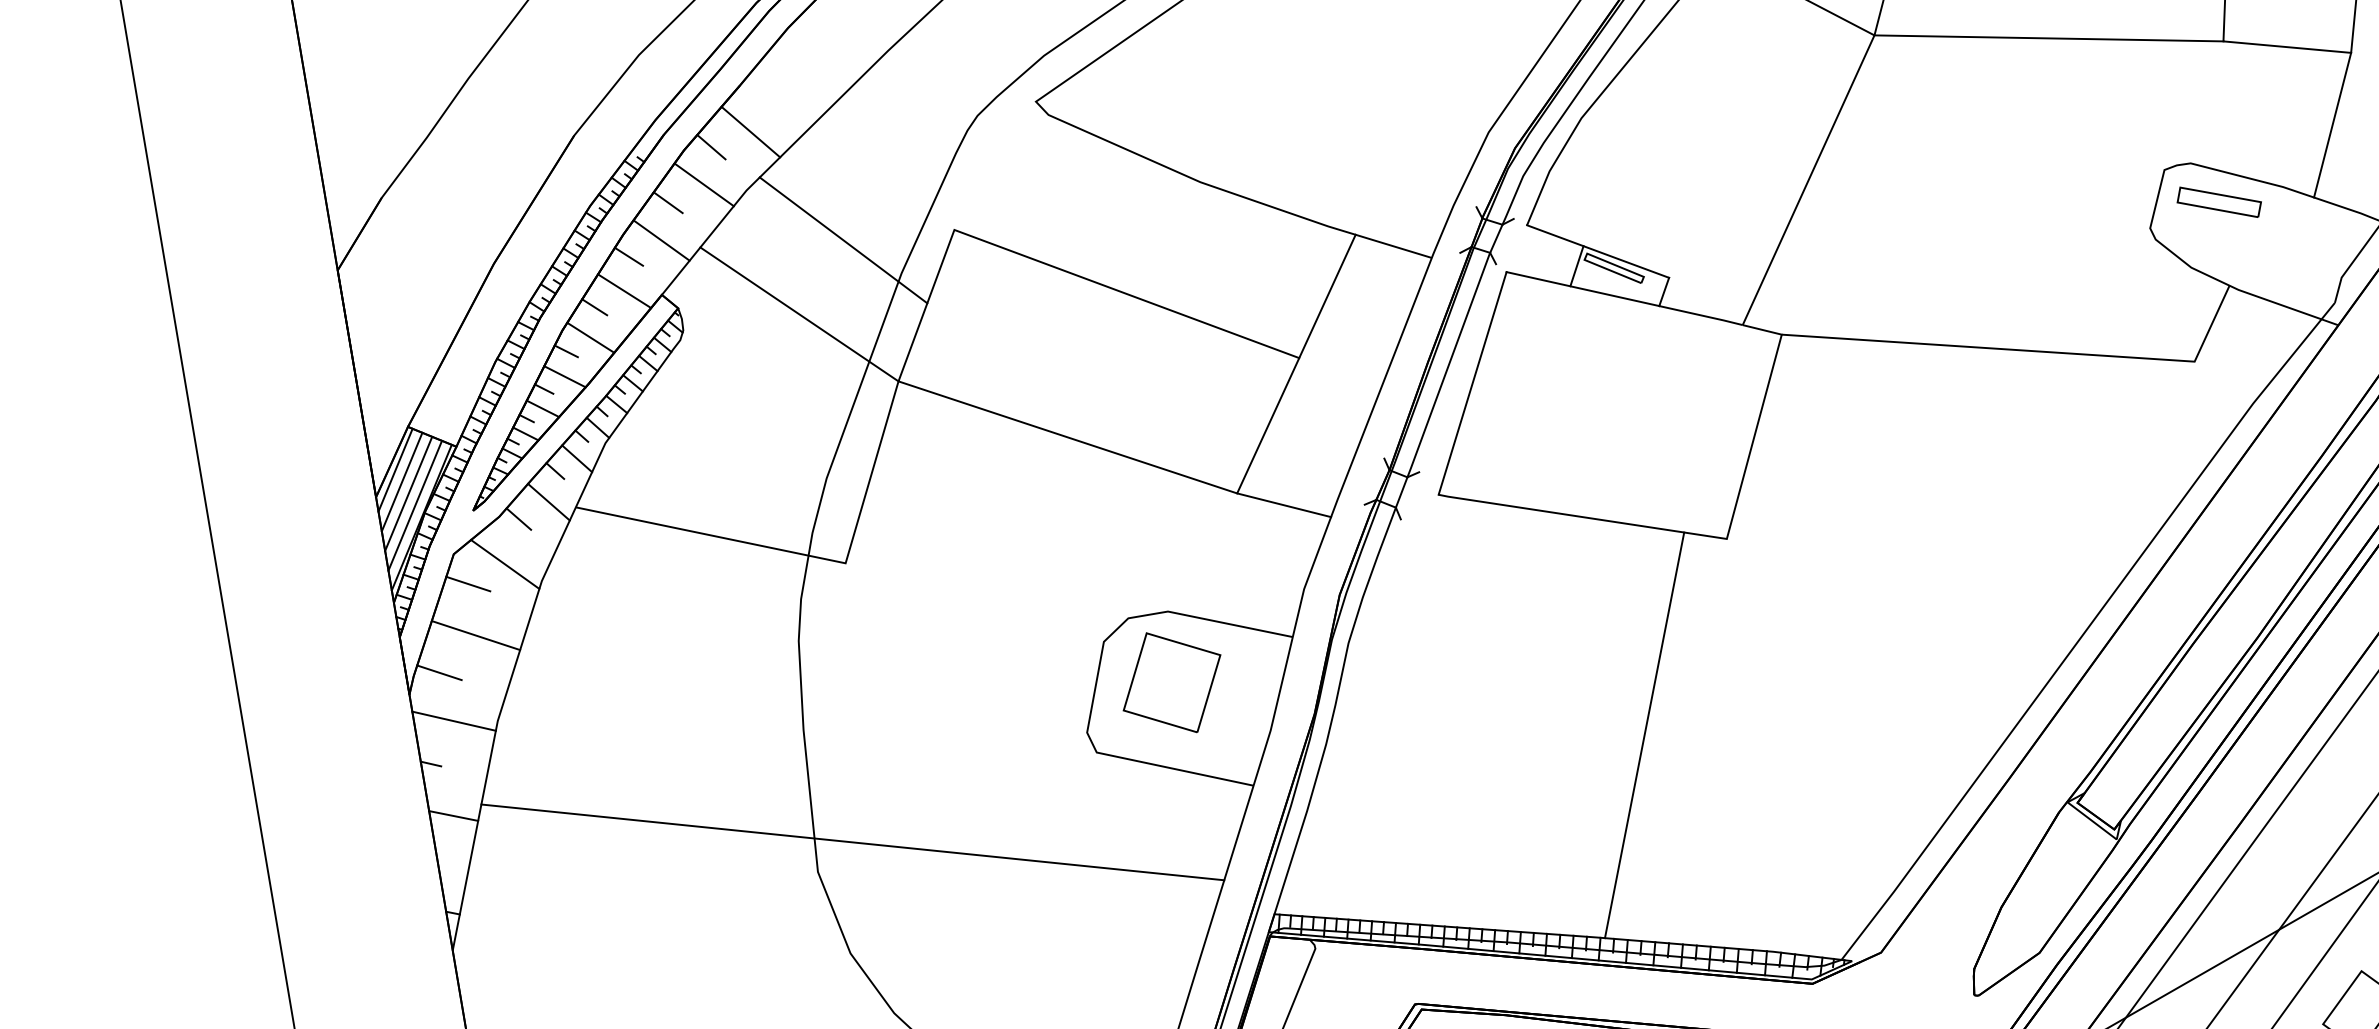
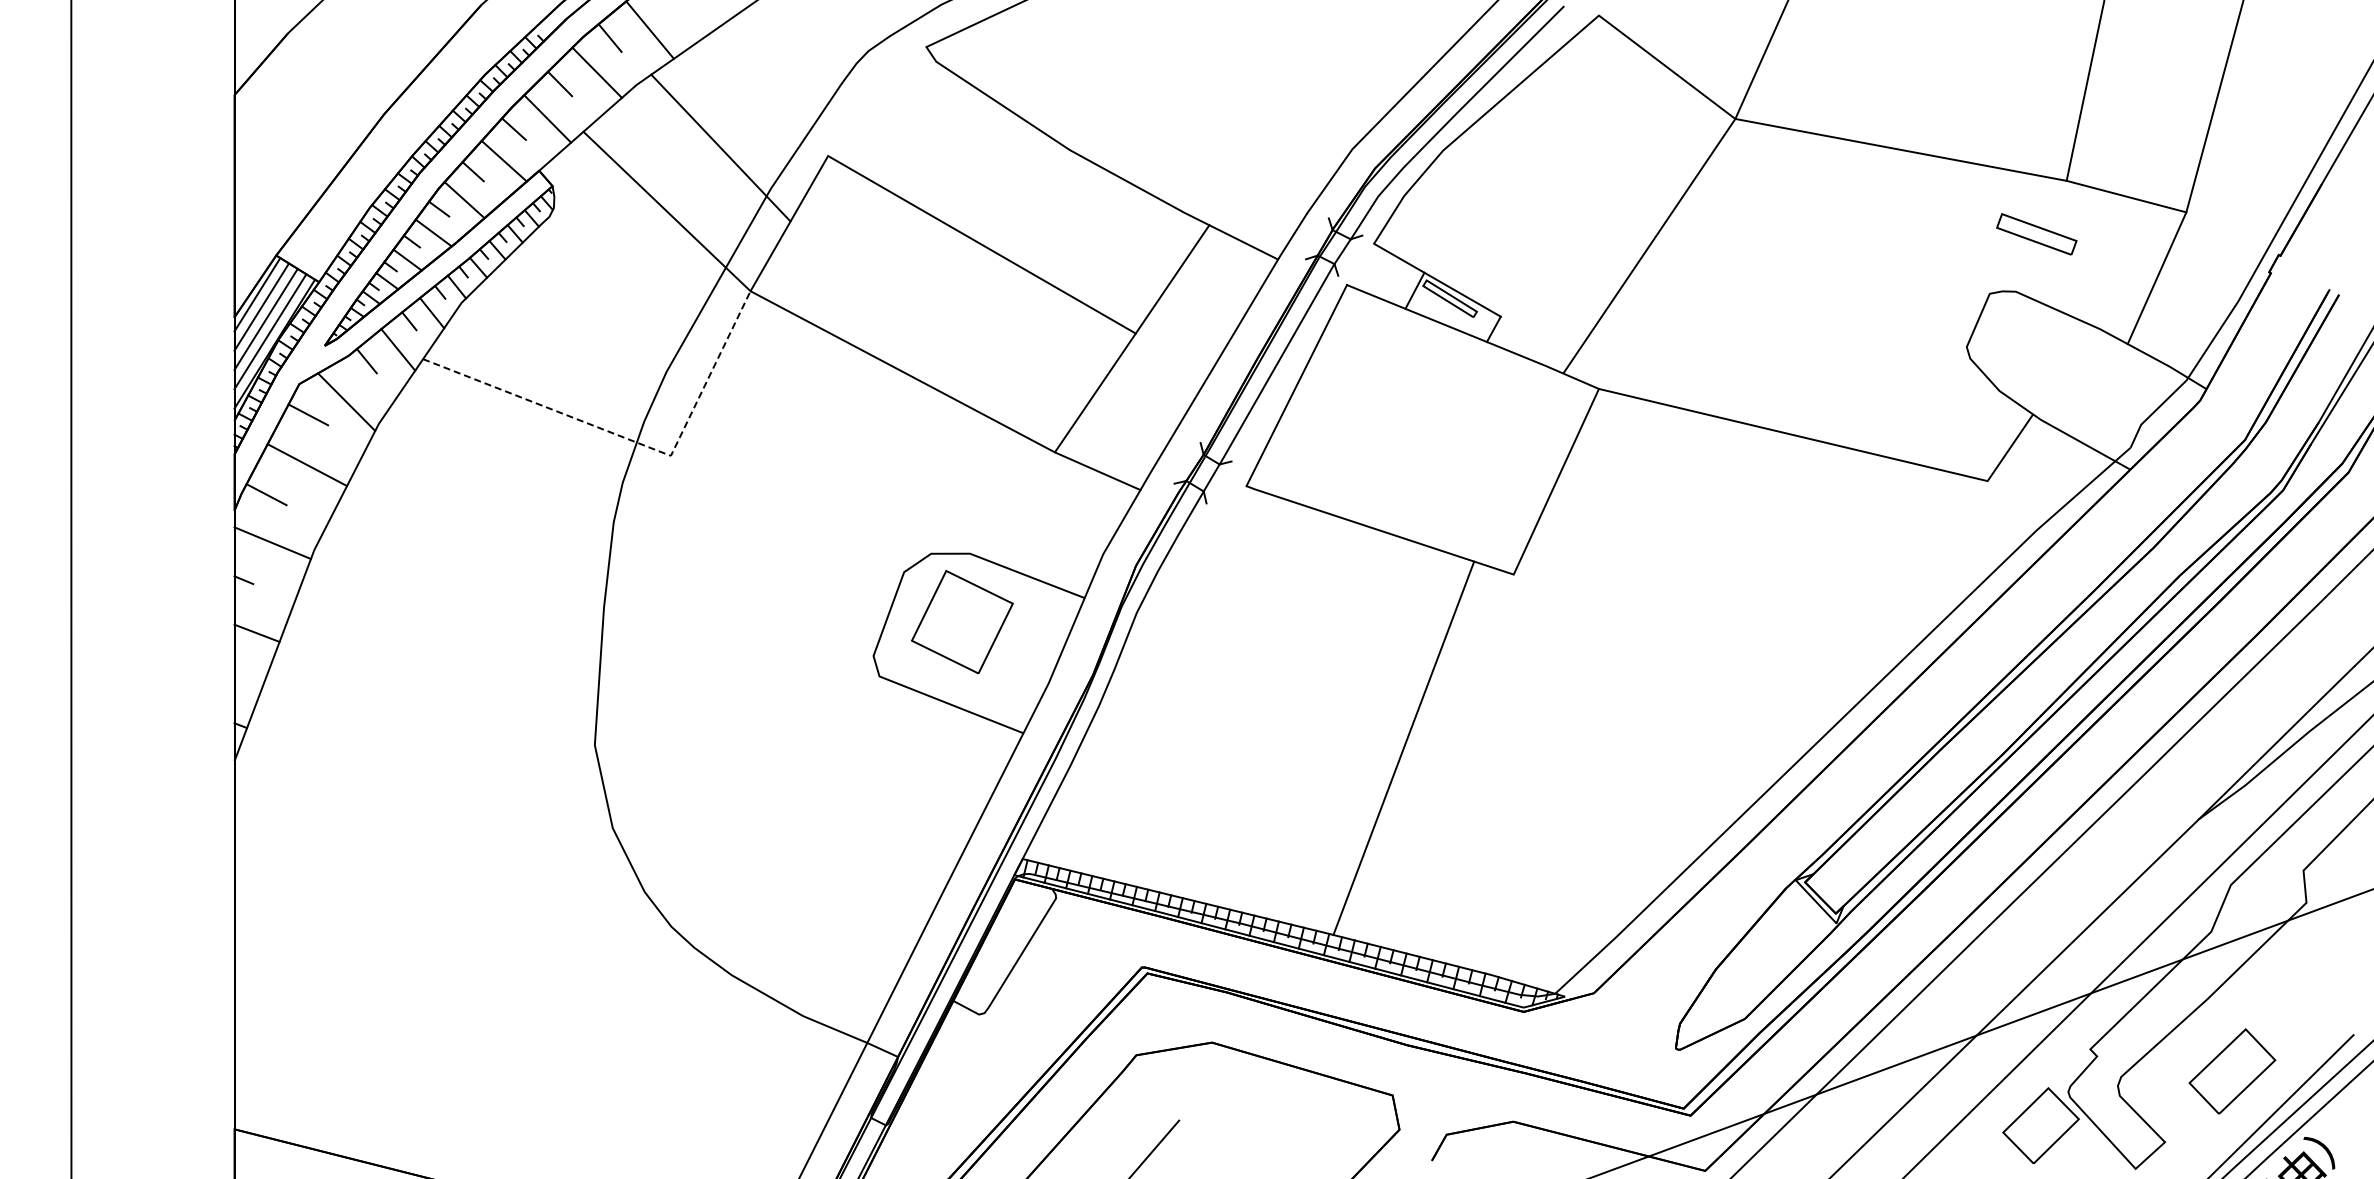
part: (2219, 202) -> (2036, 234), moved
line: (803, 554) -> (632, 440), solid -> dashed
line: (852, 842) -> (632, 722), removed

